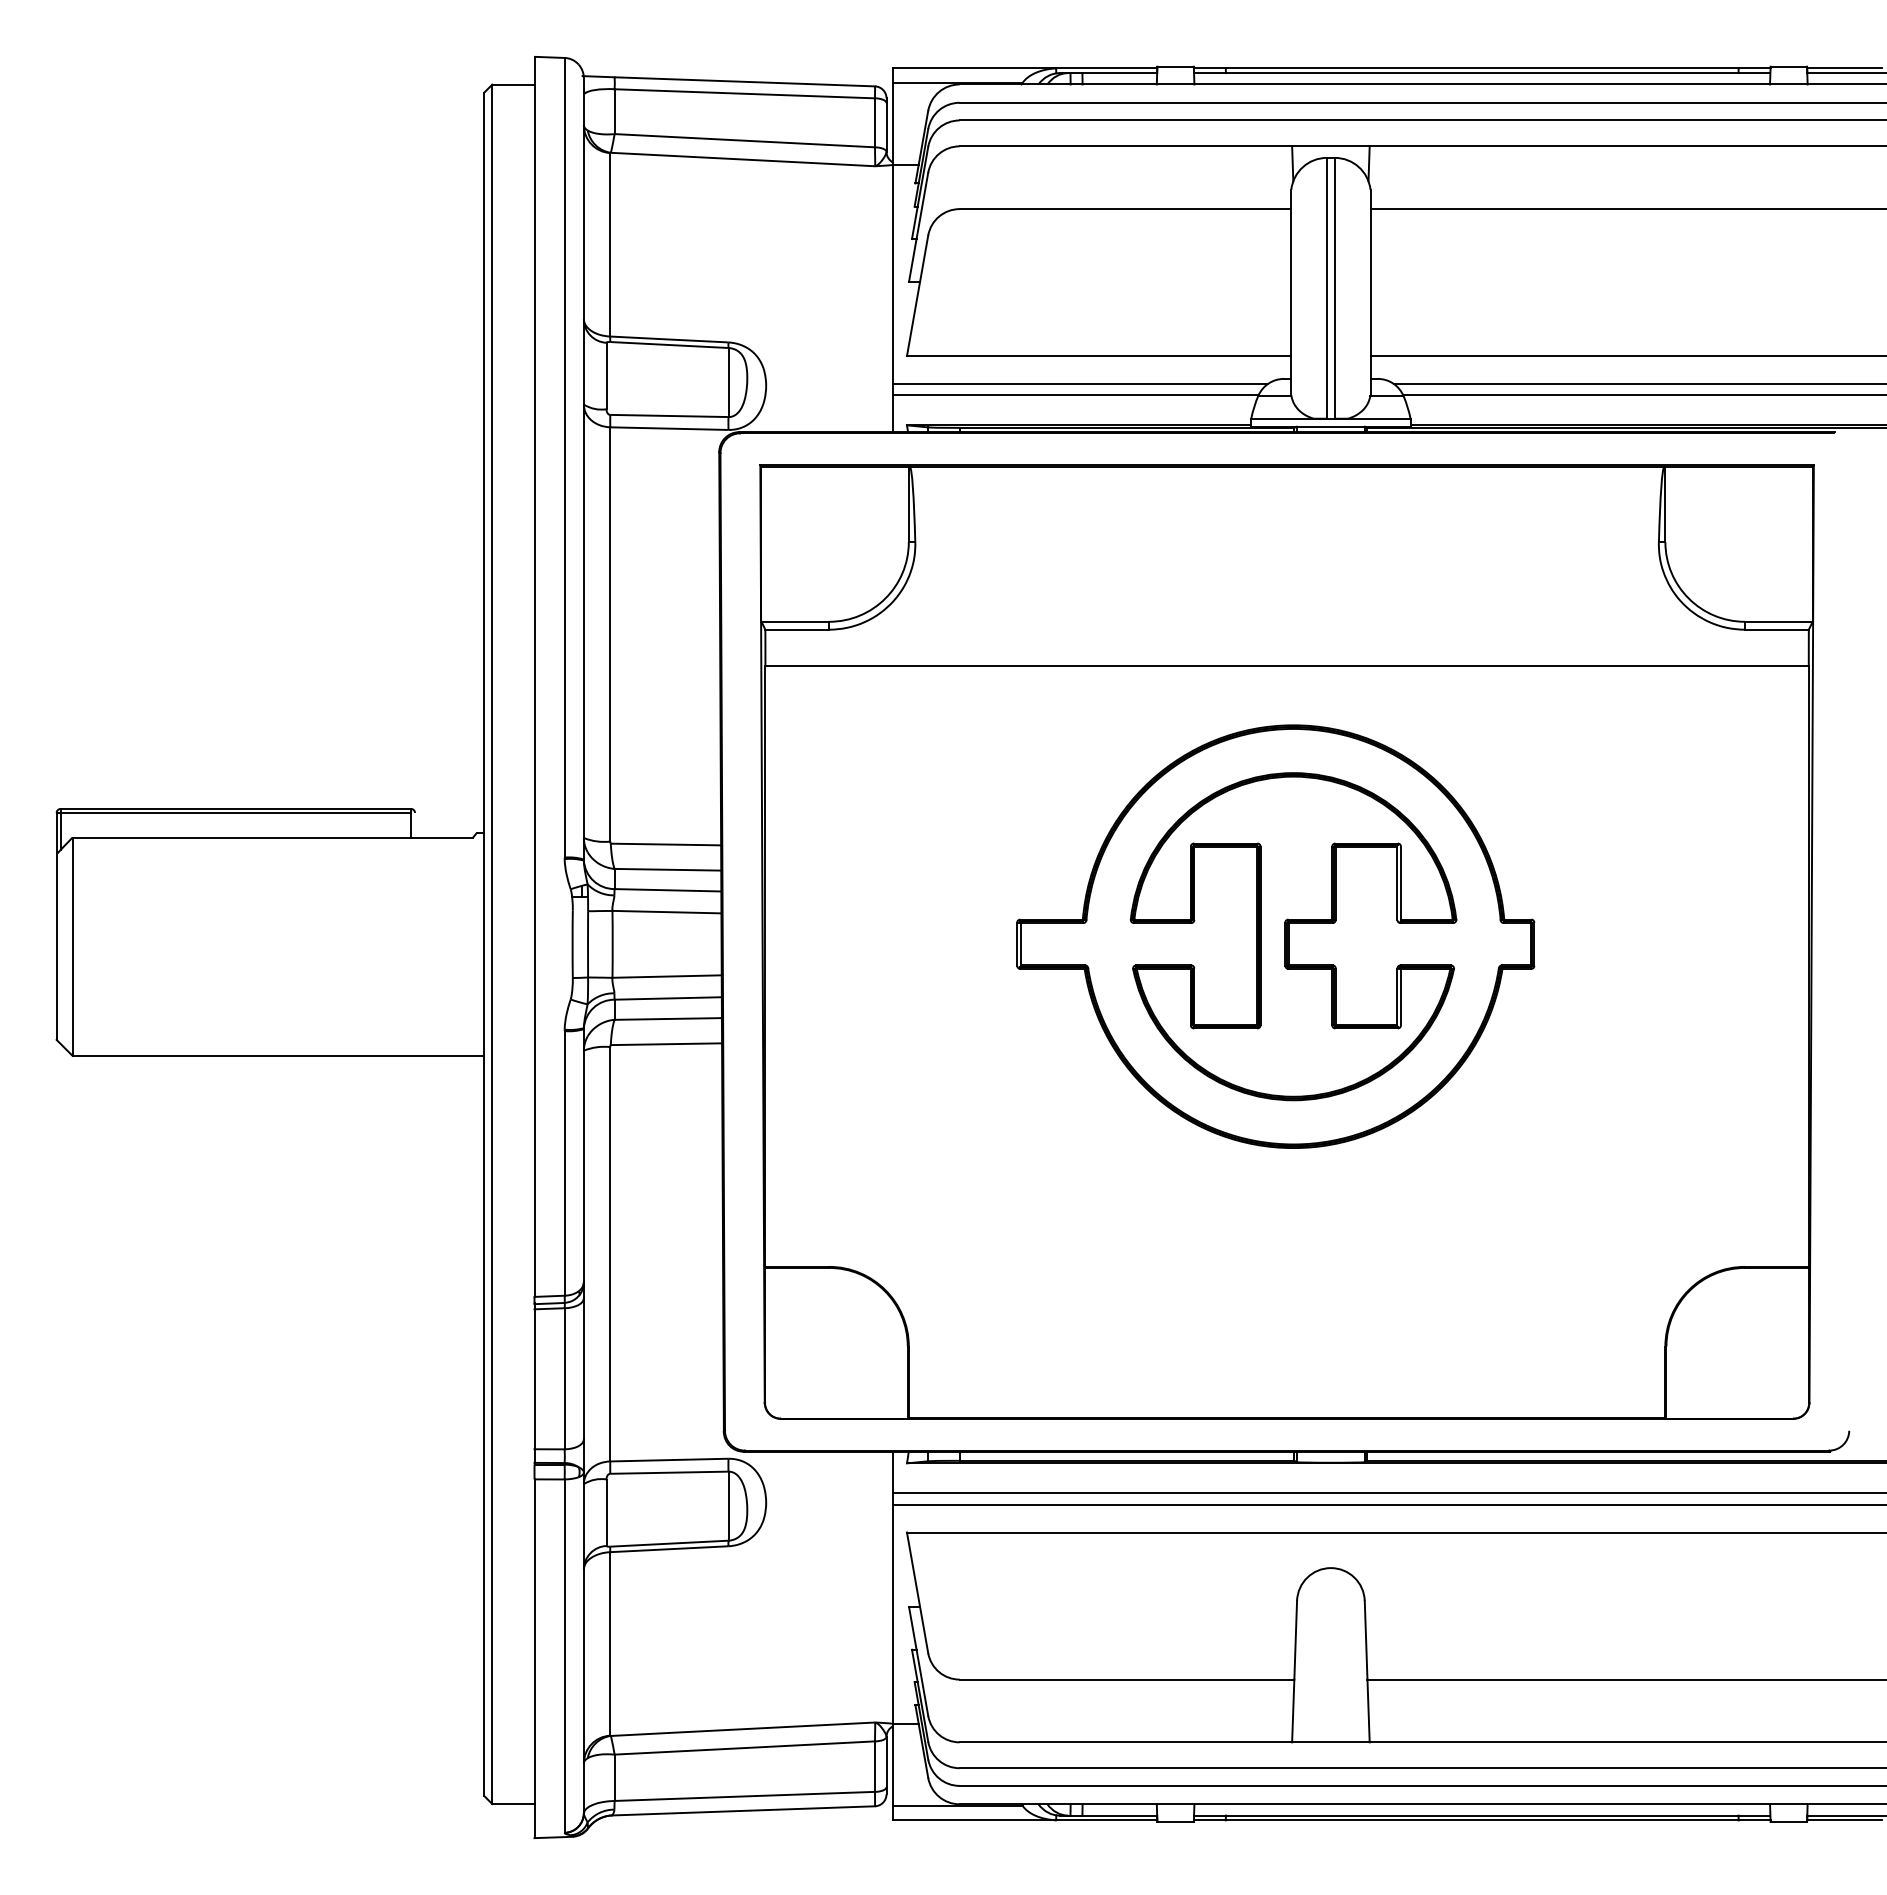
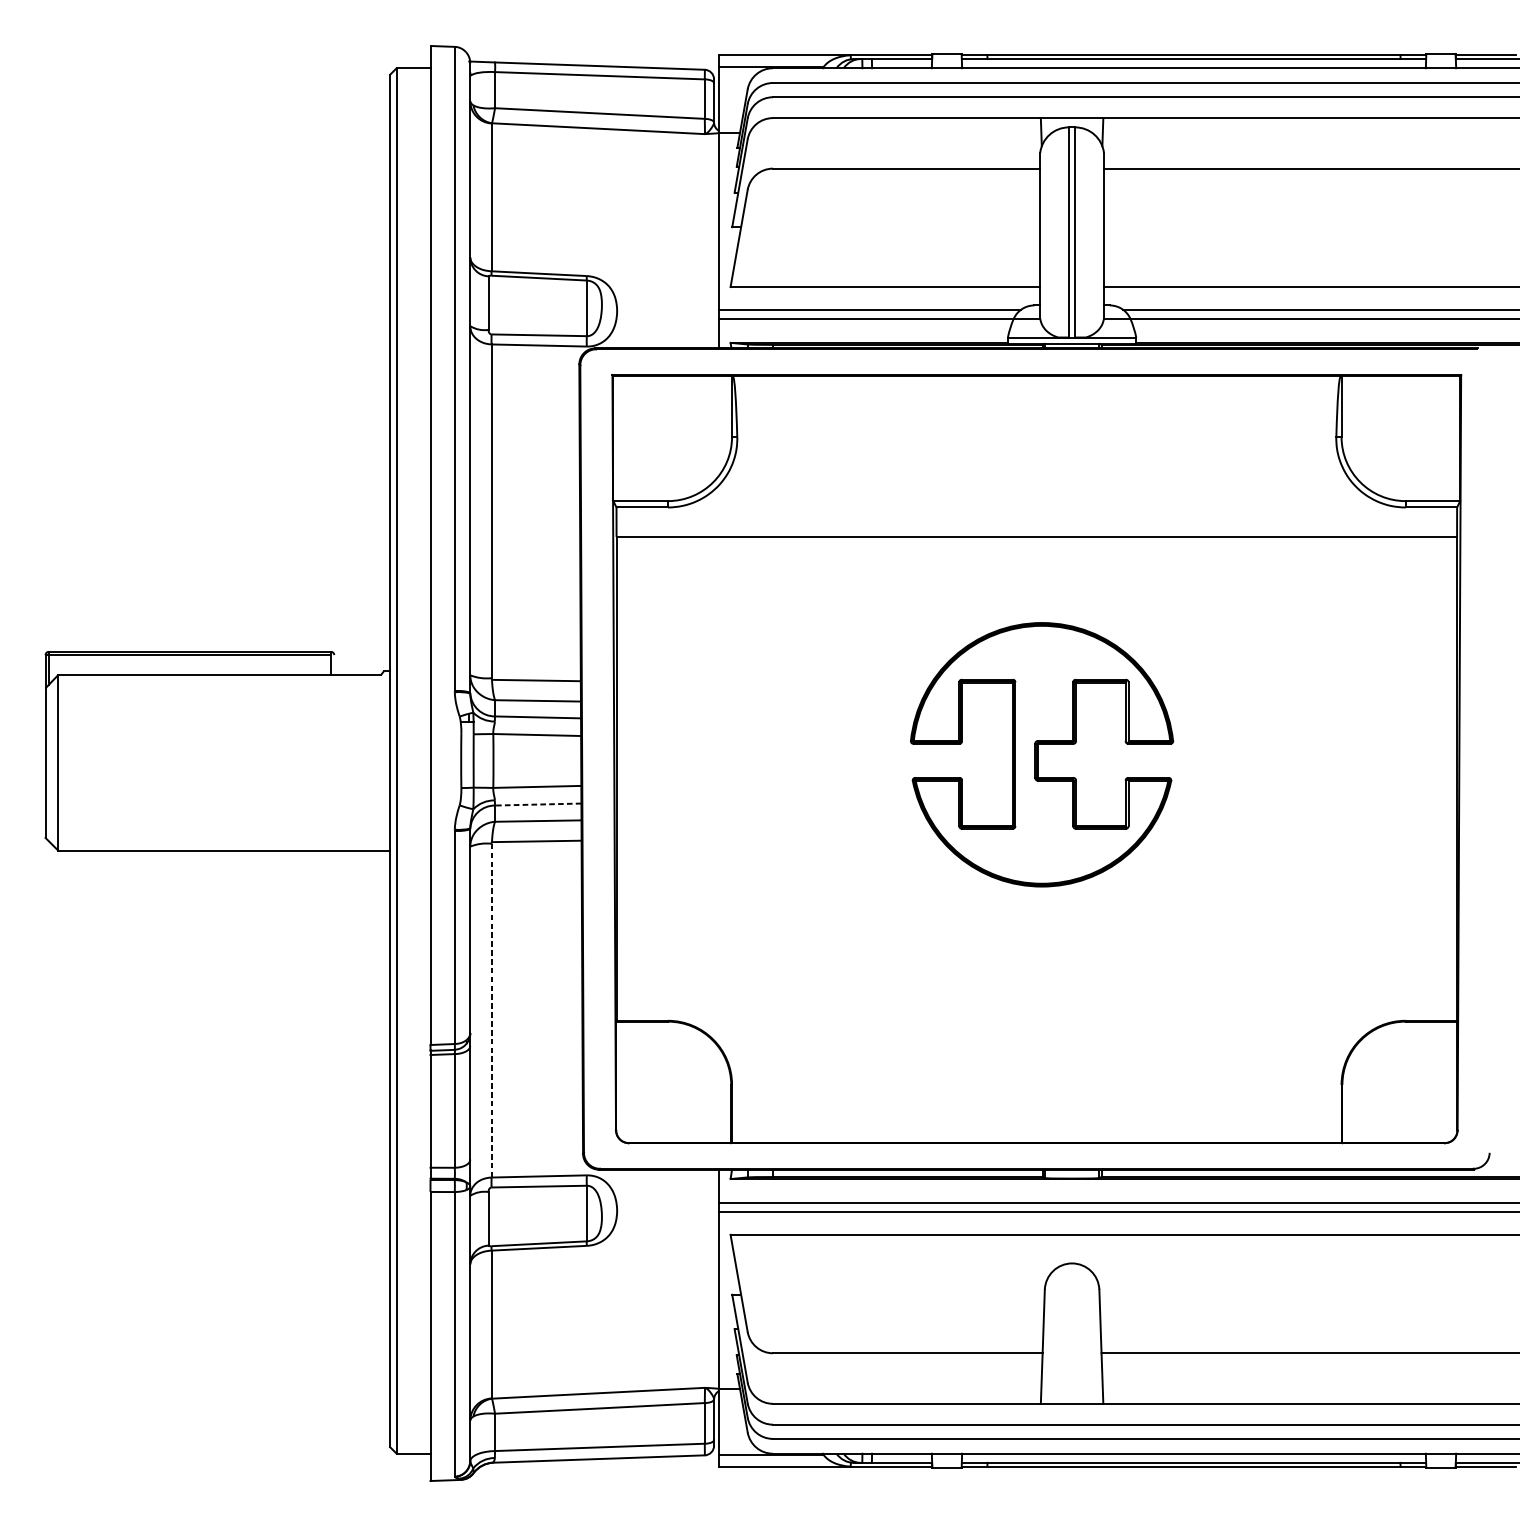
part: (1275, 936) -> (1027, 754), removed
line: (668, 998) -> (538, 804), solid -> dashed
line: (610, 1254) -> (491, 1010), solid -> dashed

